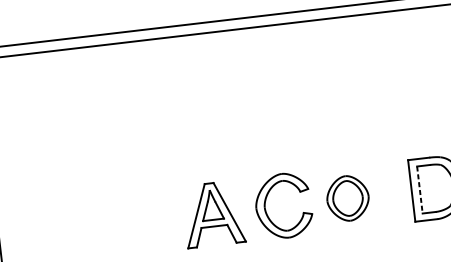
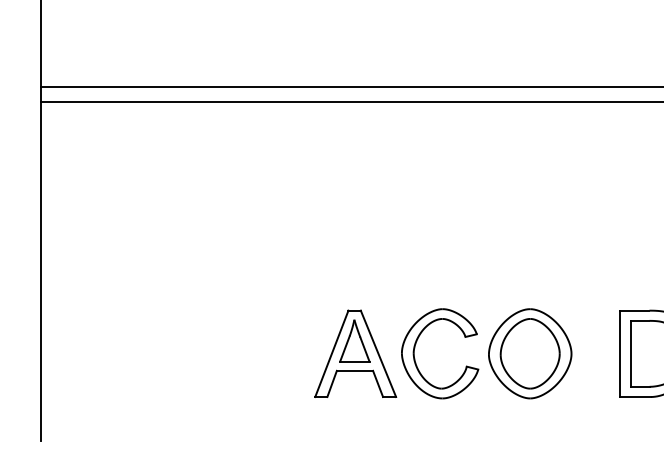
line: (420, 189) -> (631, 353), dashed -> solid
part: (348, 198) -> (530, 353), size x1.43
part: (213, 214) -> (355, 353), moved

